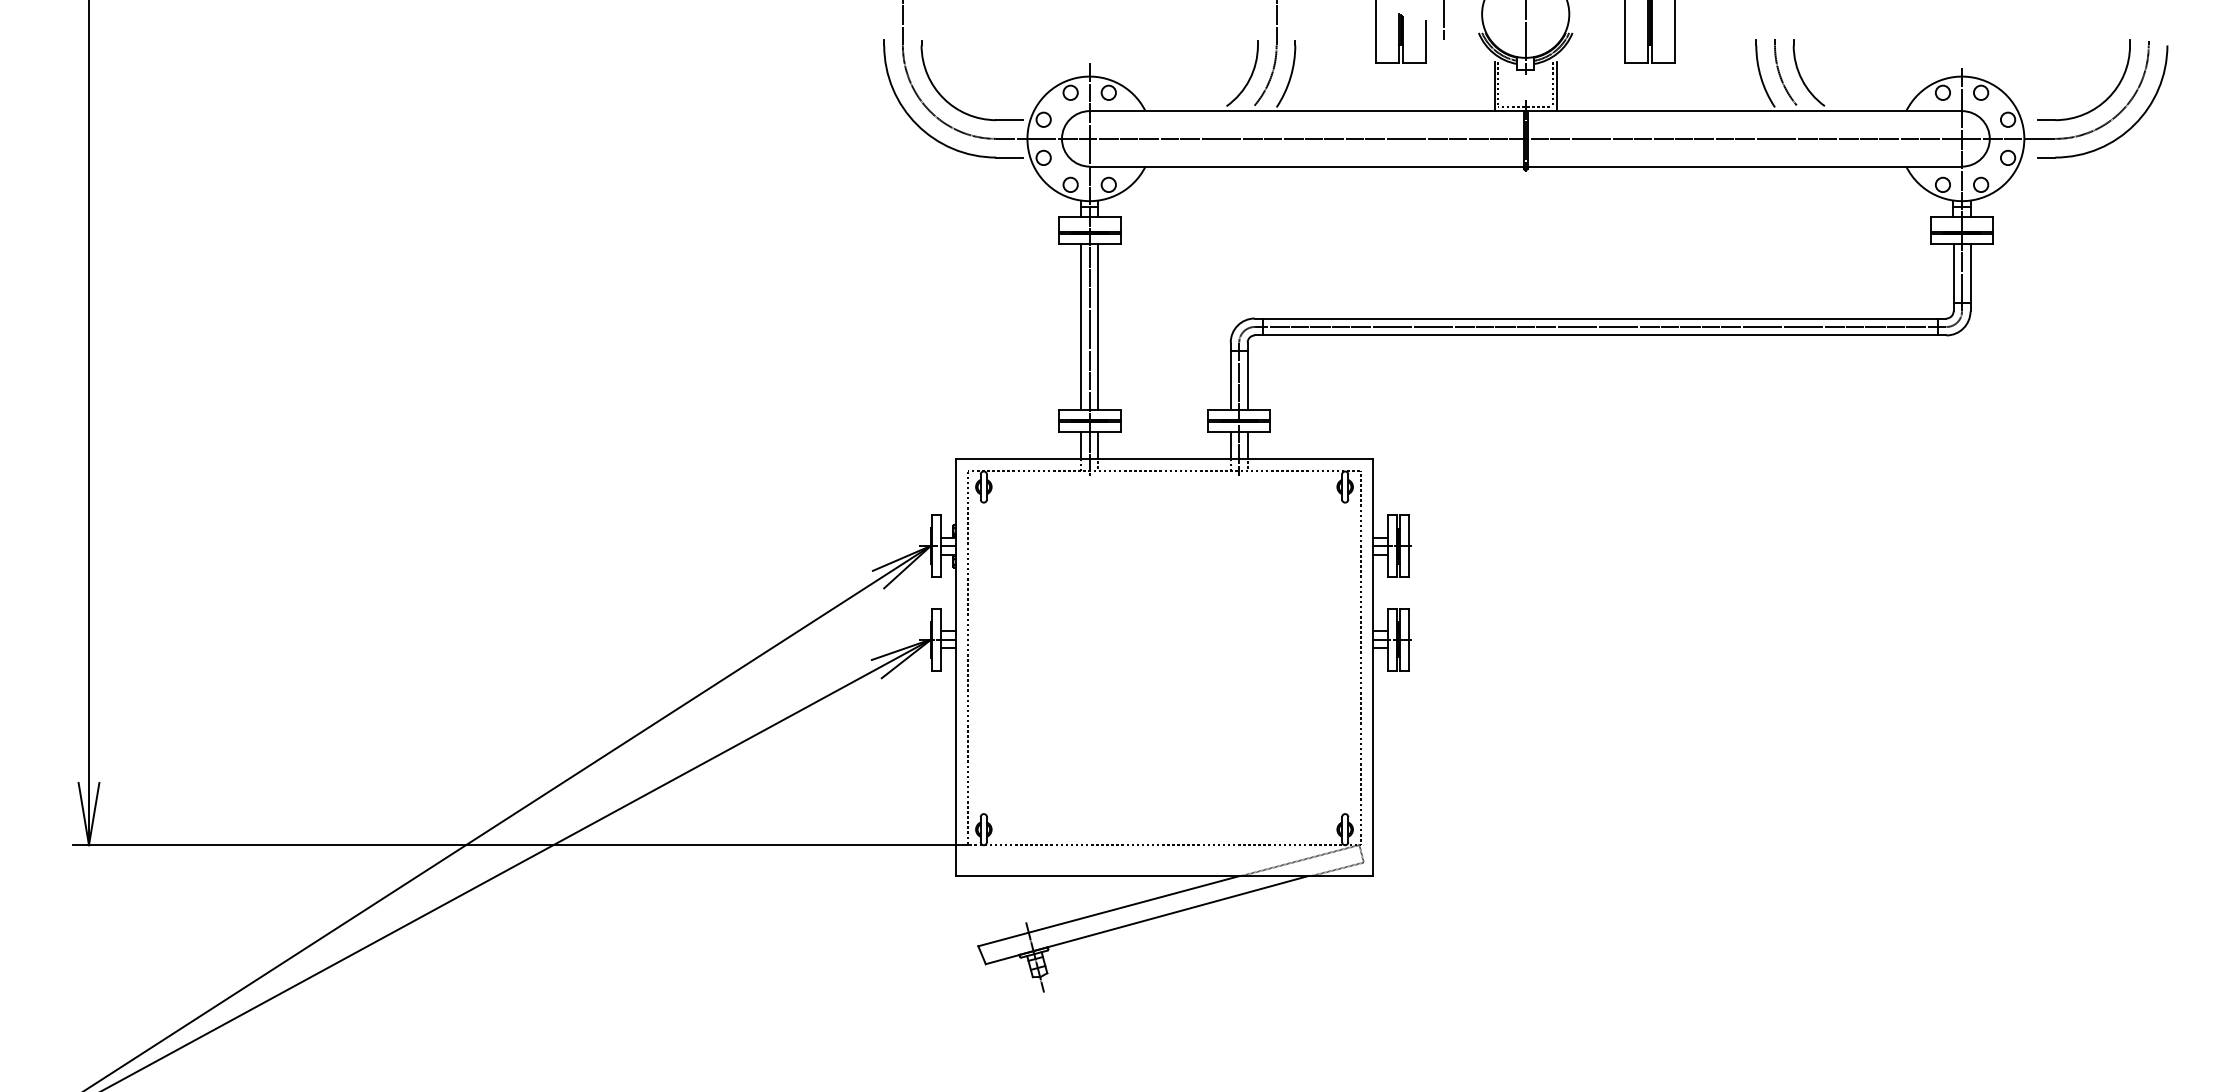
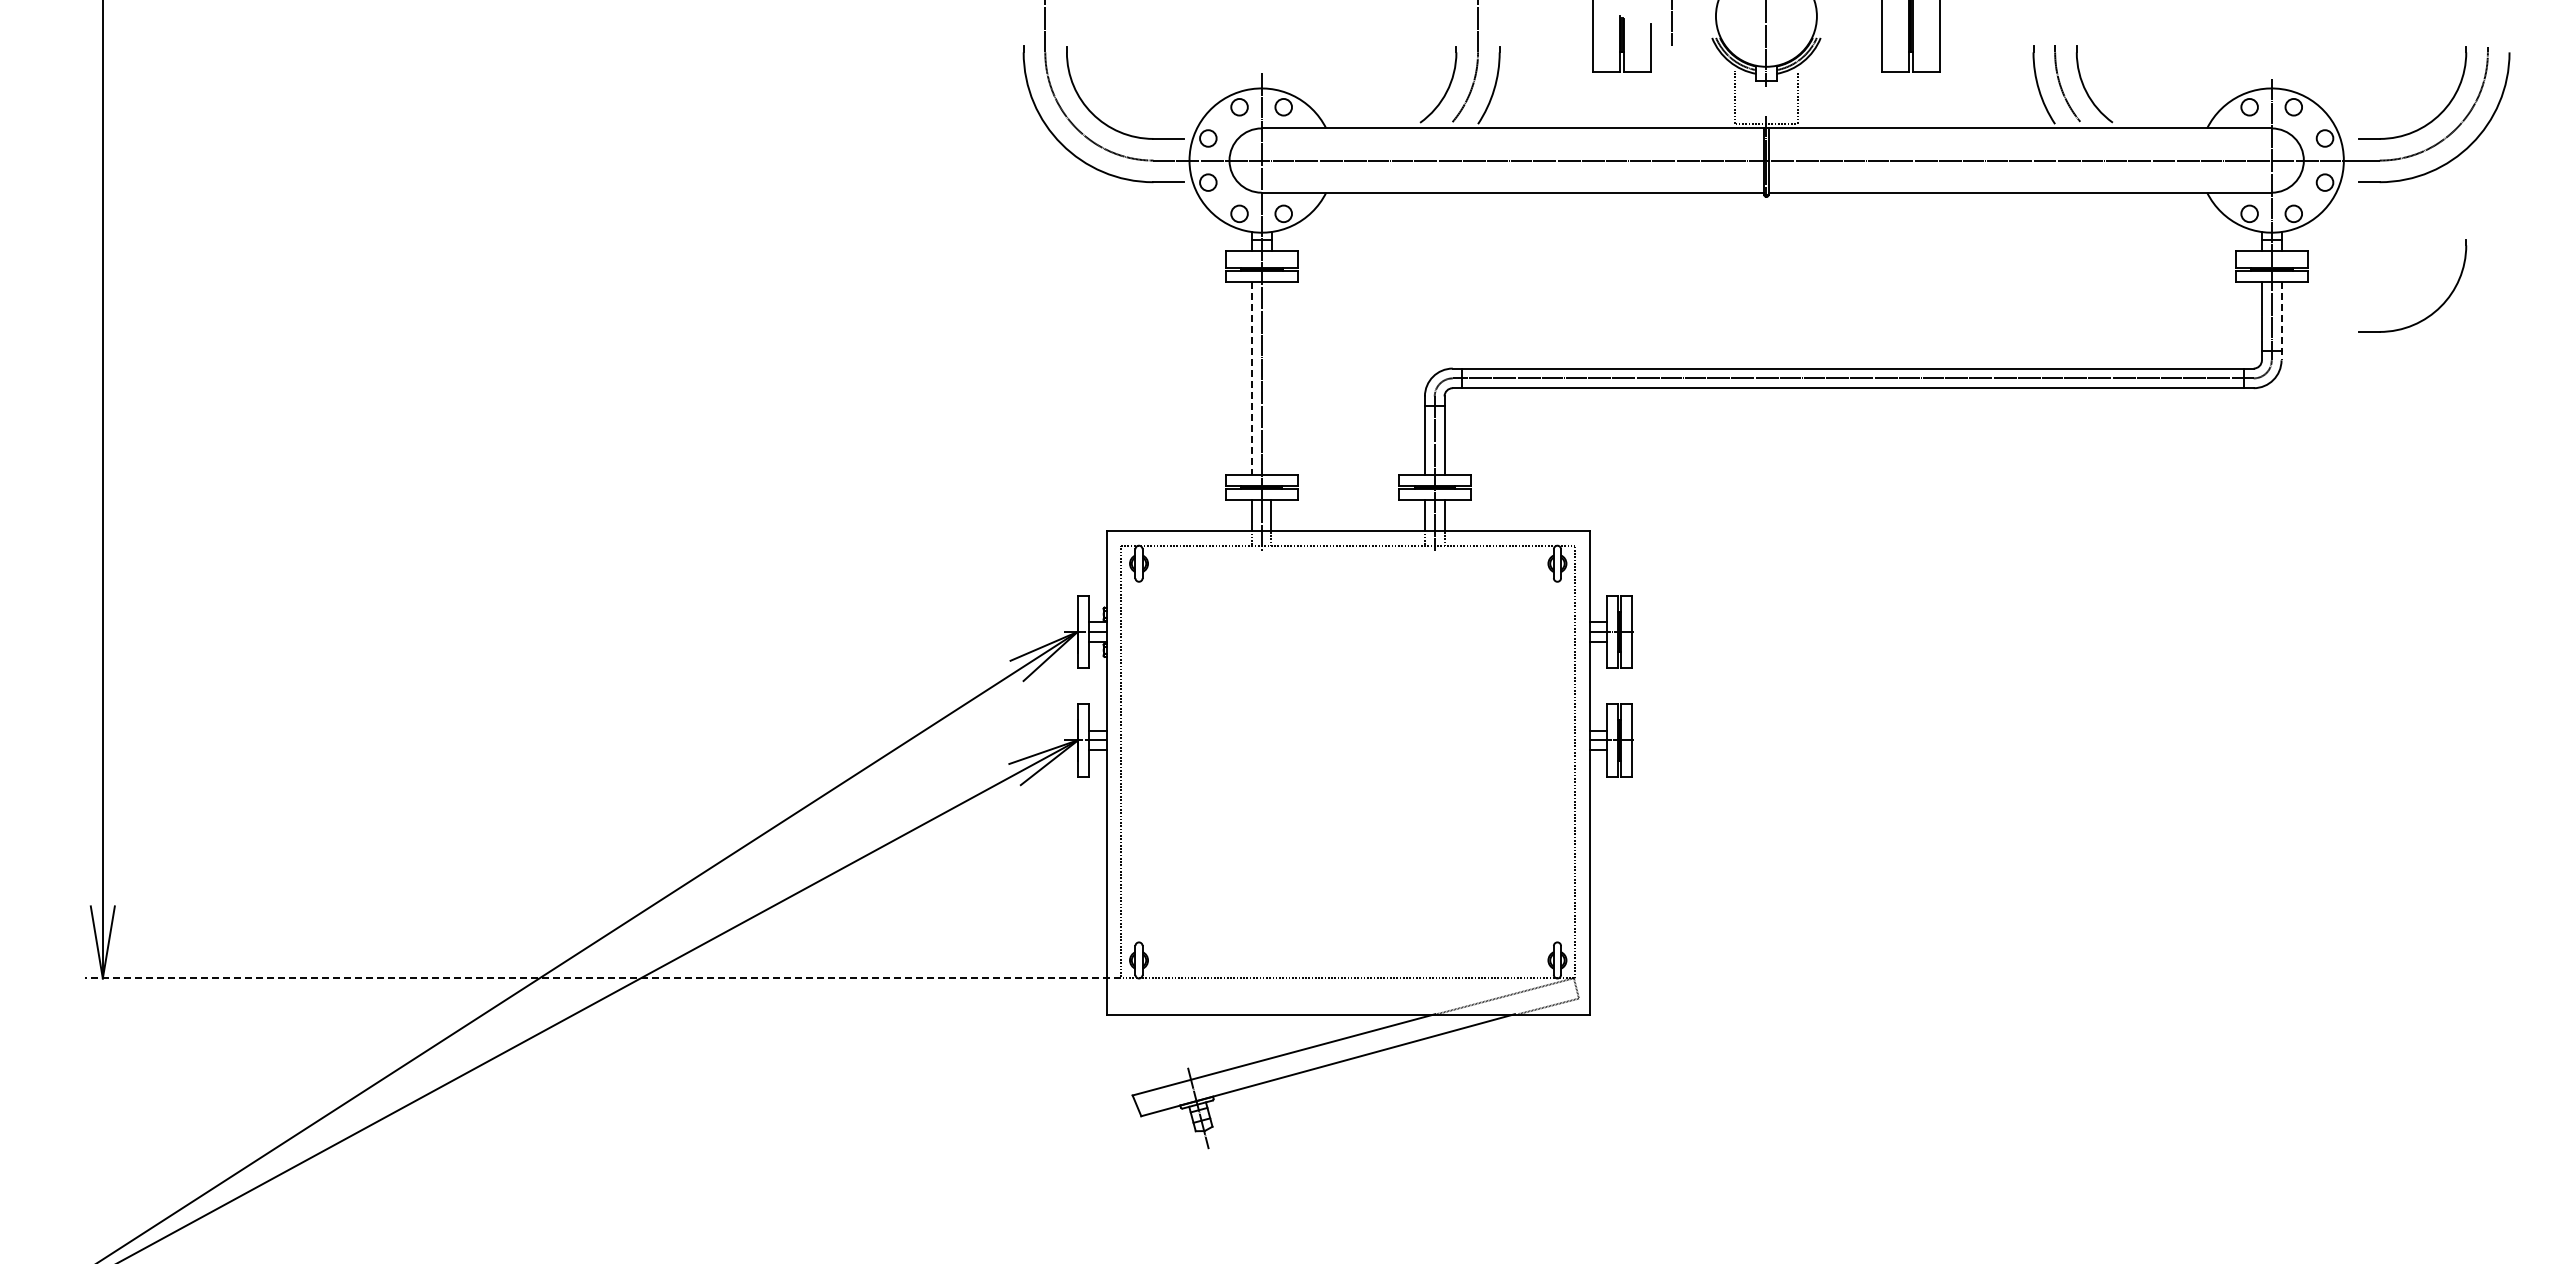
line: (1494, 86) -> (1730, 99), removed
line: (1556, 86) -> (1802, 99), removed
part: (2101, 269) -> (2433, 311), added
line: (1970, 277) -> (2281, 321), solid -> dashed
line: (1080, 327) -> (1251, 378), solid -> dashed
line: (1098, 327) -> (1271, 378), removed
line: (520, 845) -> (602, 978), solid -> dashed

